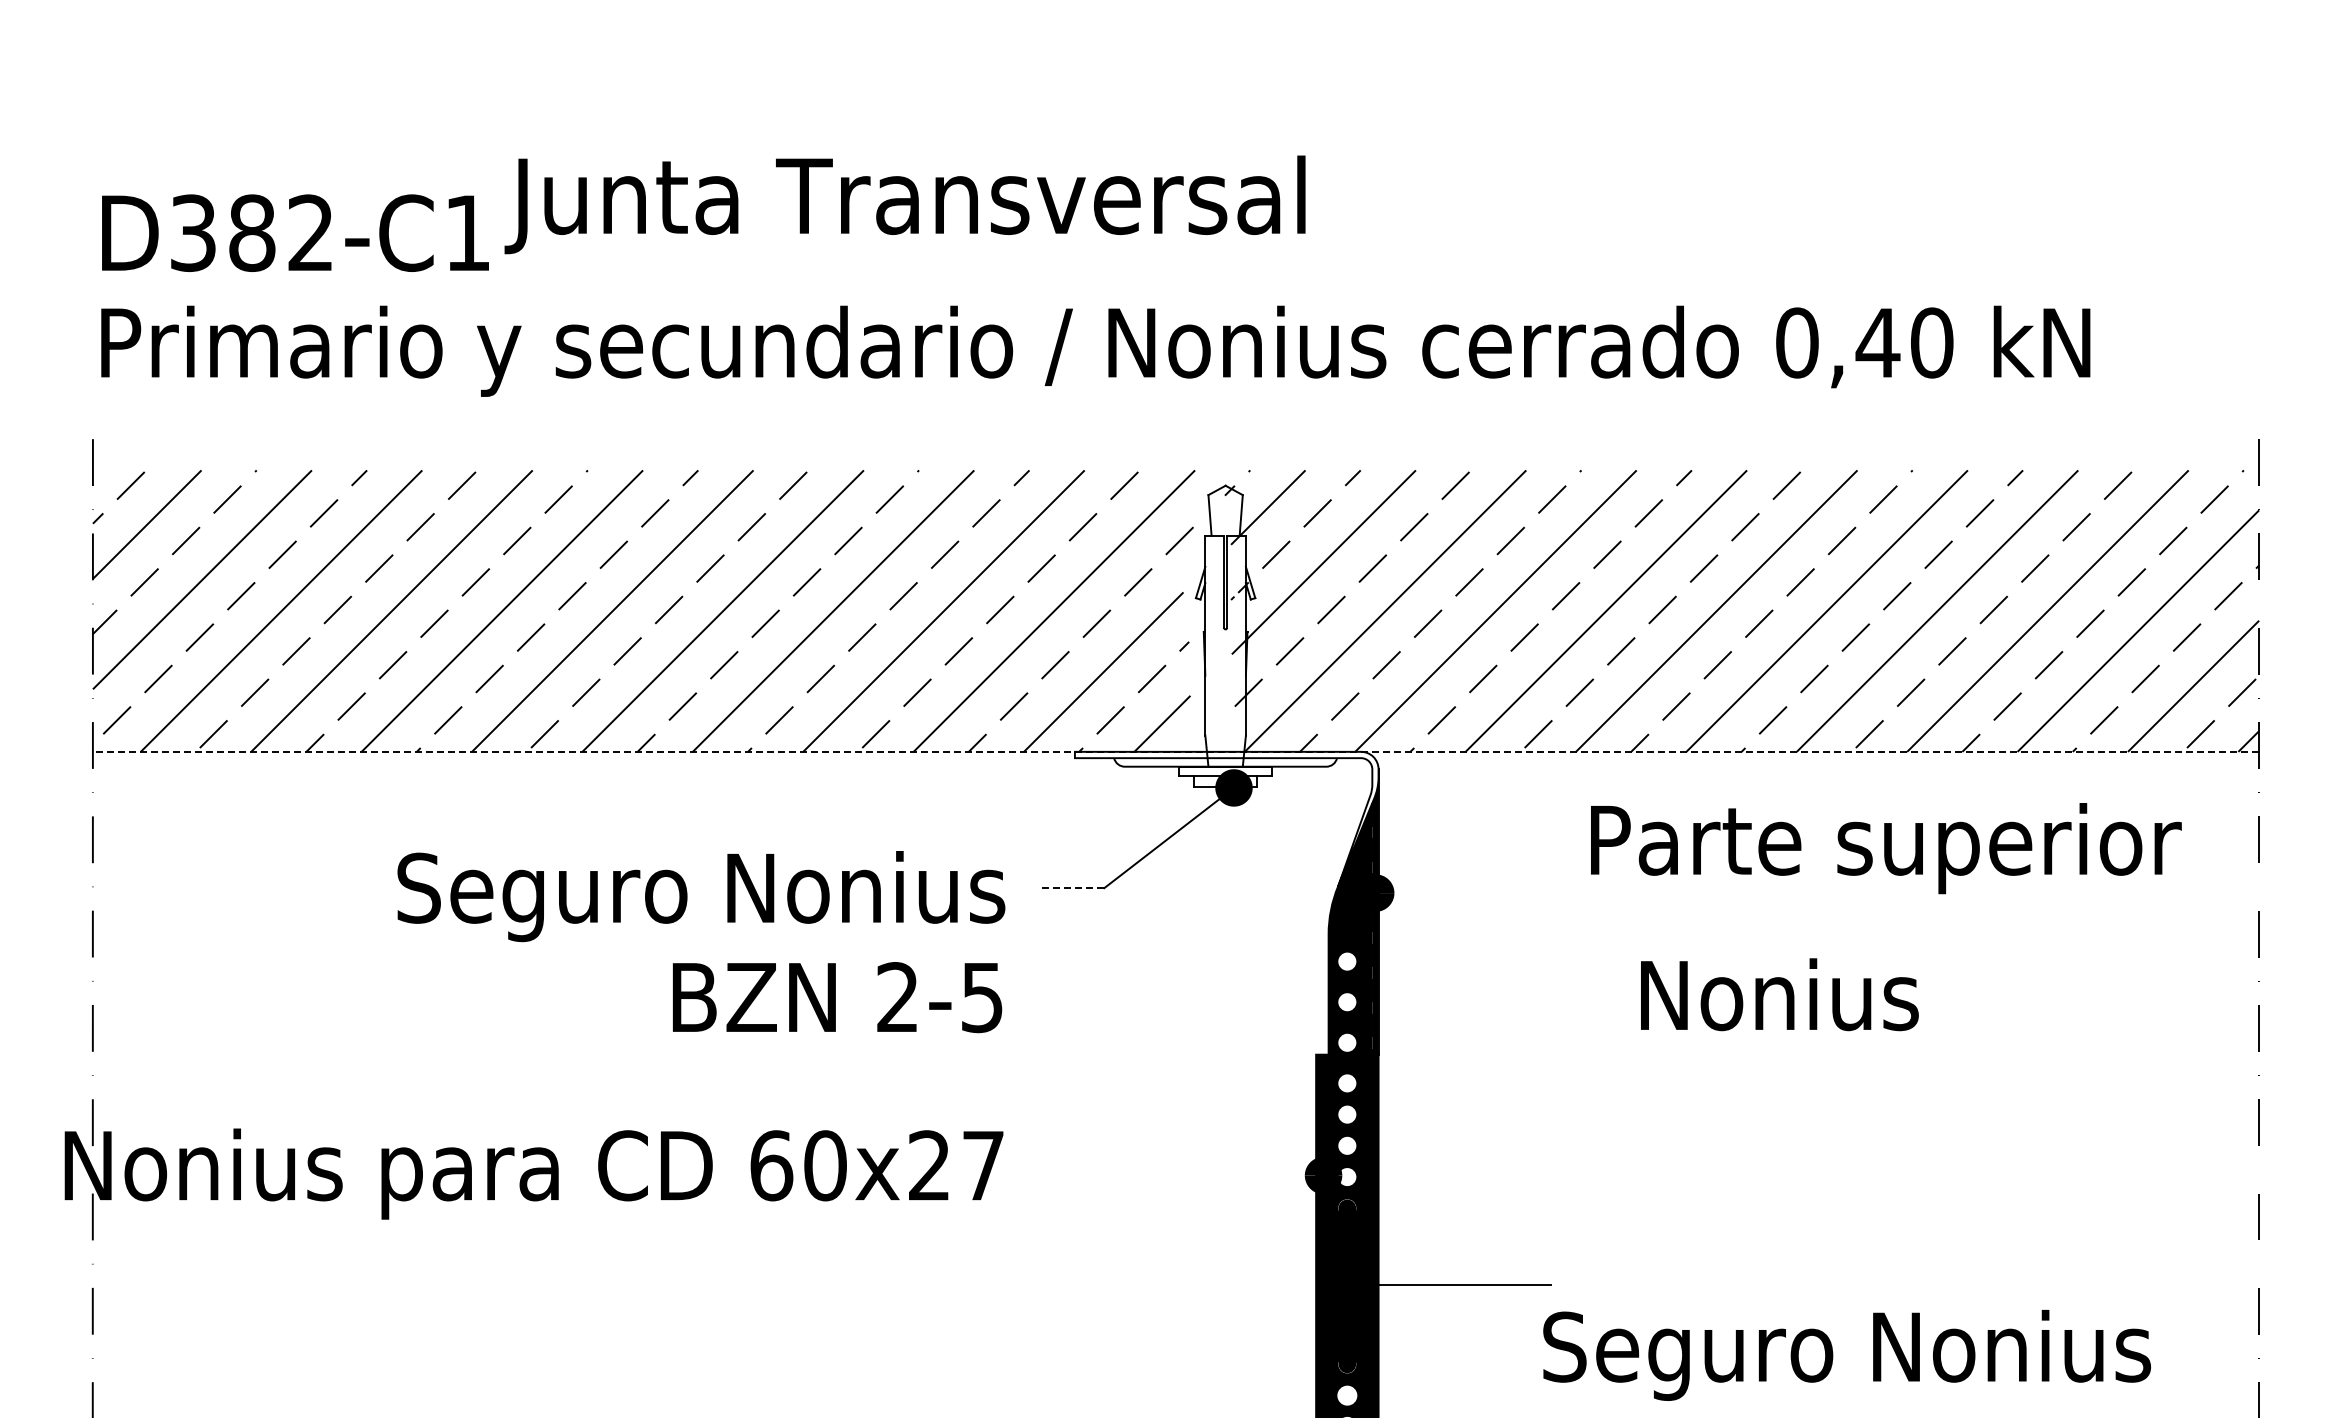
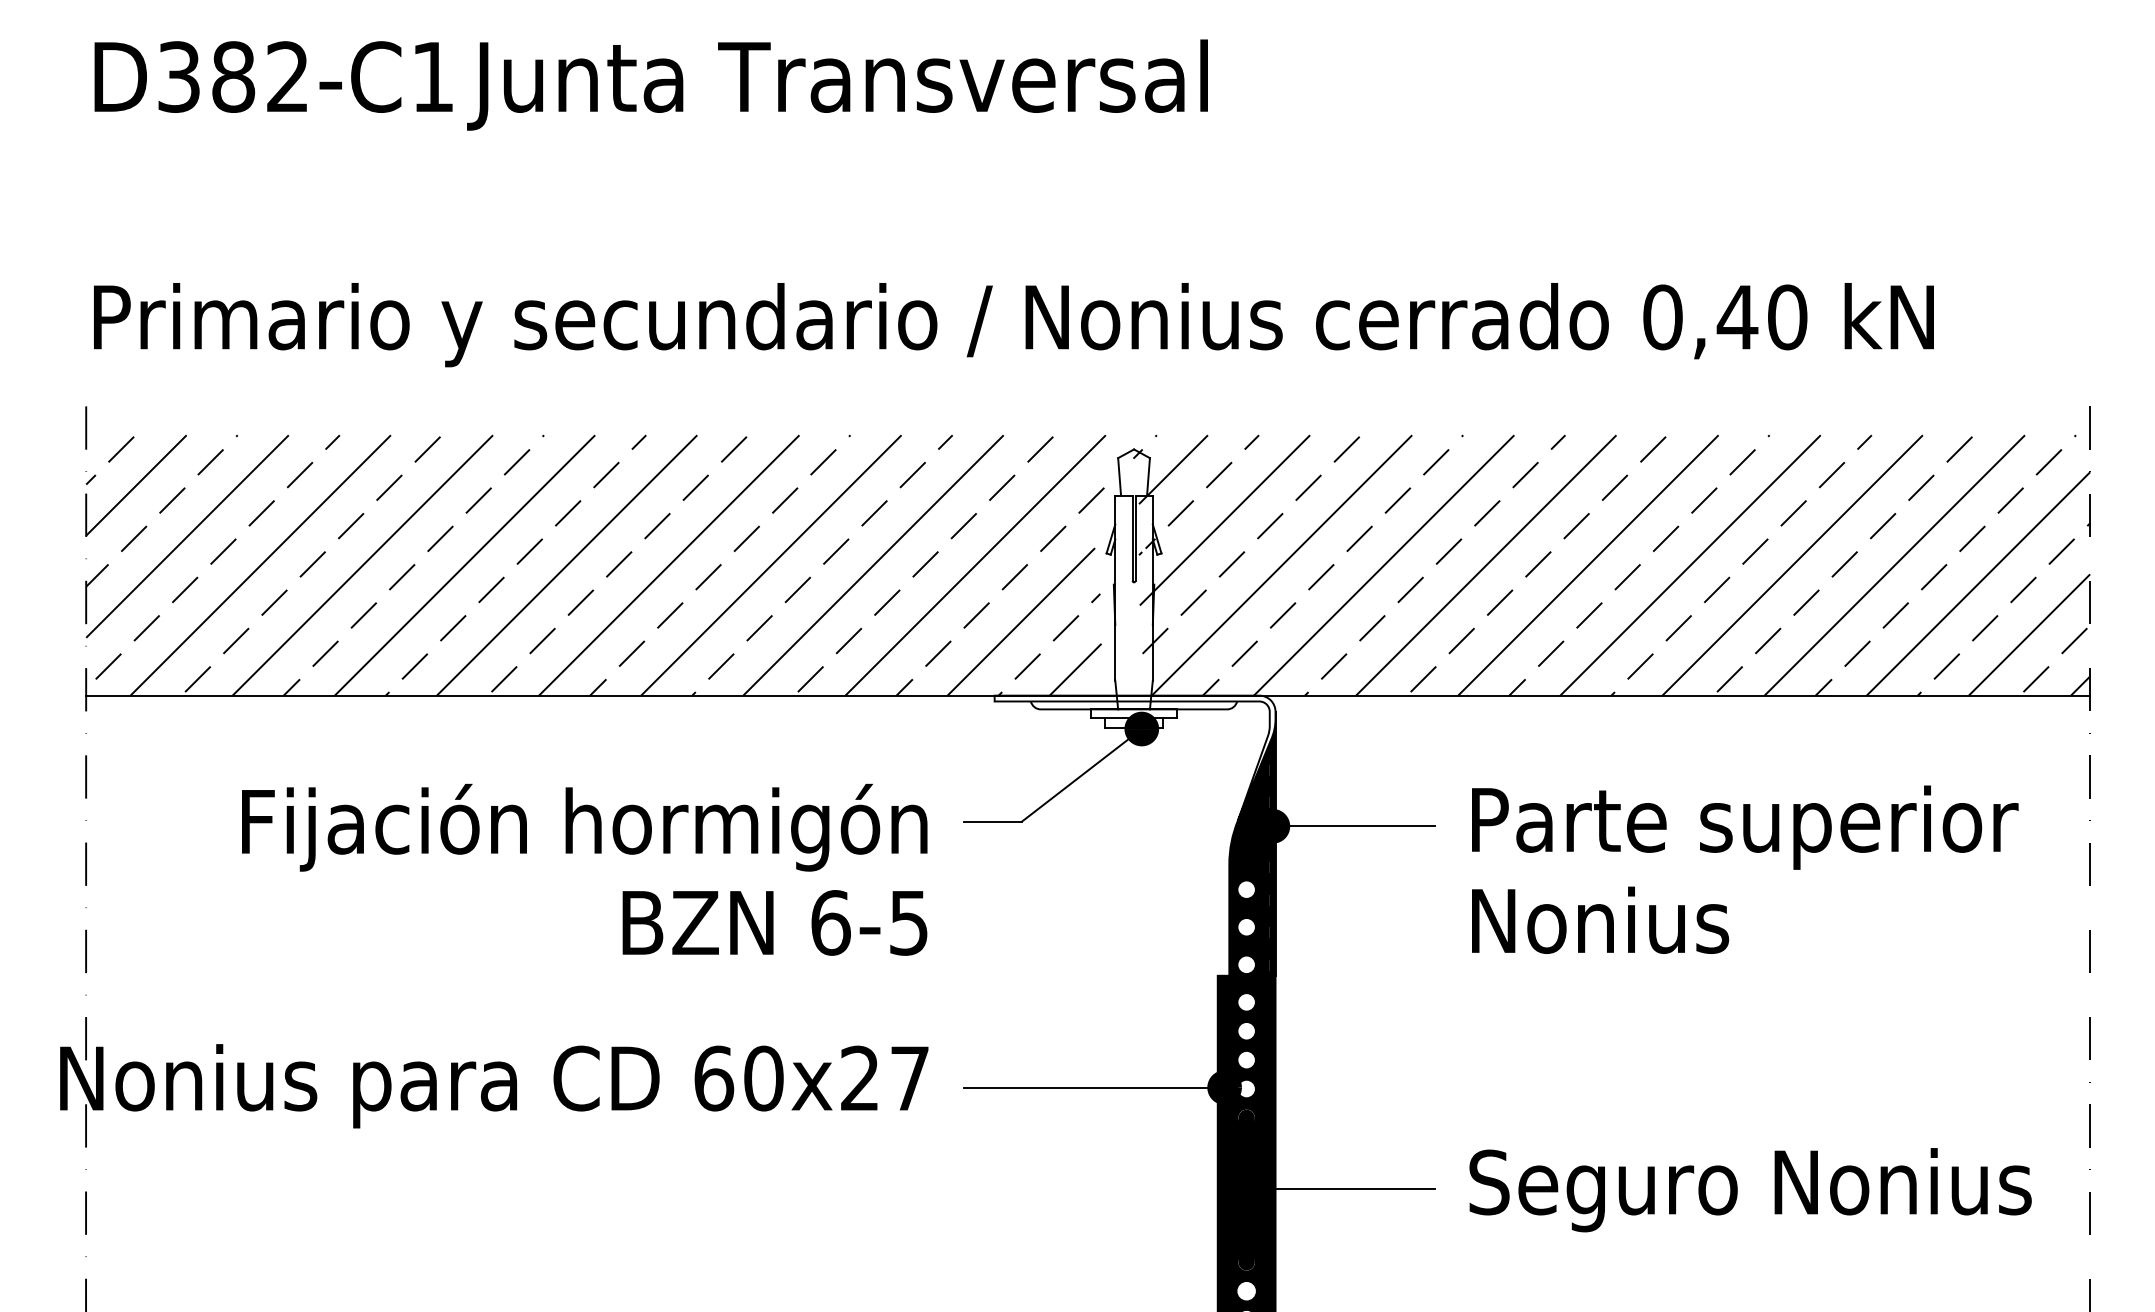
text: (904, 204) -> (836, 84), moved
text: (295, 232) -> (273, 76), moved
line: (1175, 751) -> (1087, 695), dashed -> solid
text: (1886, 848) -> (1745, 827), moved
line: (1072, 888) -> (992, 822), dashed -> solid
line: (1463, 893) -> (1354, 826), added
text: (633, 894) -> (586, 827), Seguro Nonius -> Fijación hormigón
text: (1779, 994) -> (1600, 920), moved
text: (898, 997) -> (831, 922), 2-5 -> 6-5
line: (1182, 1175) -> (1094, 1087), added
text: (1847, 1355) -> (1750, 1190), moved

